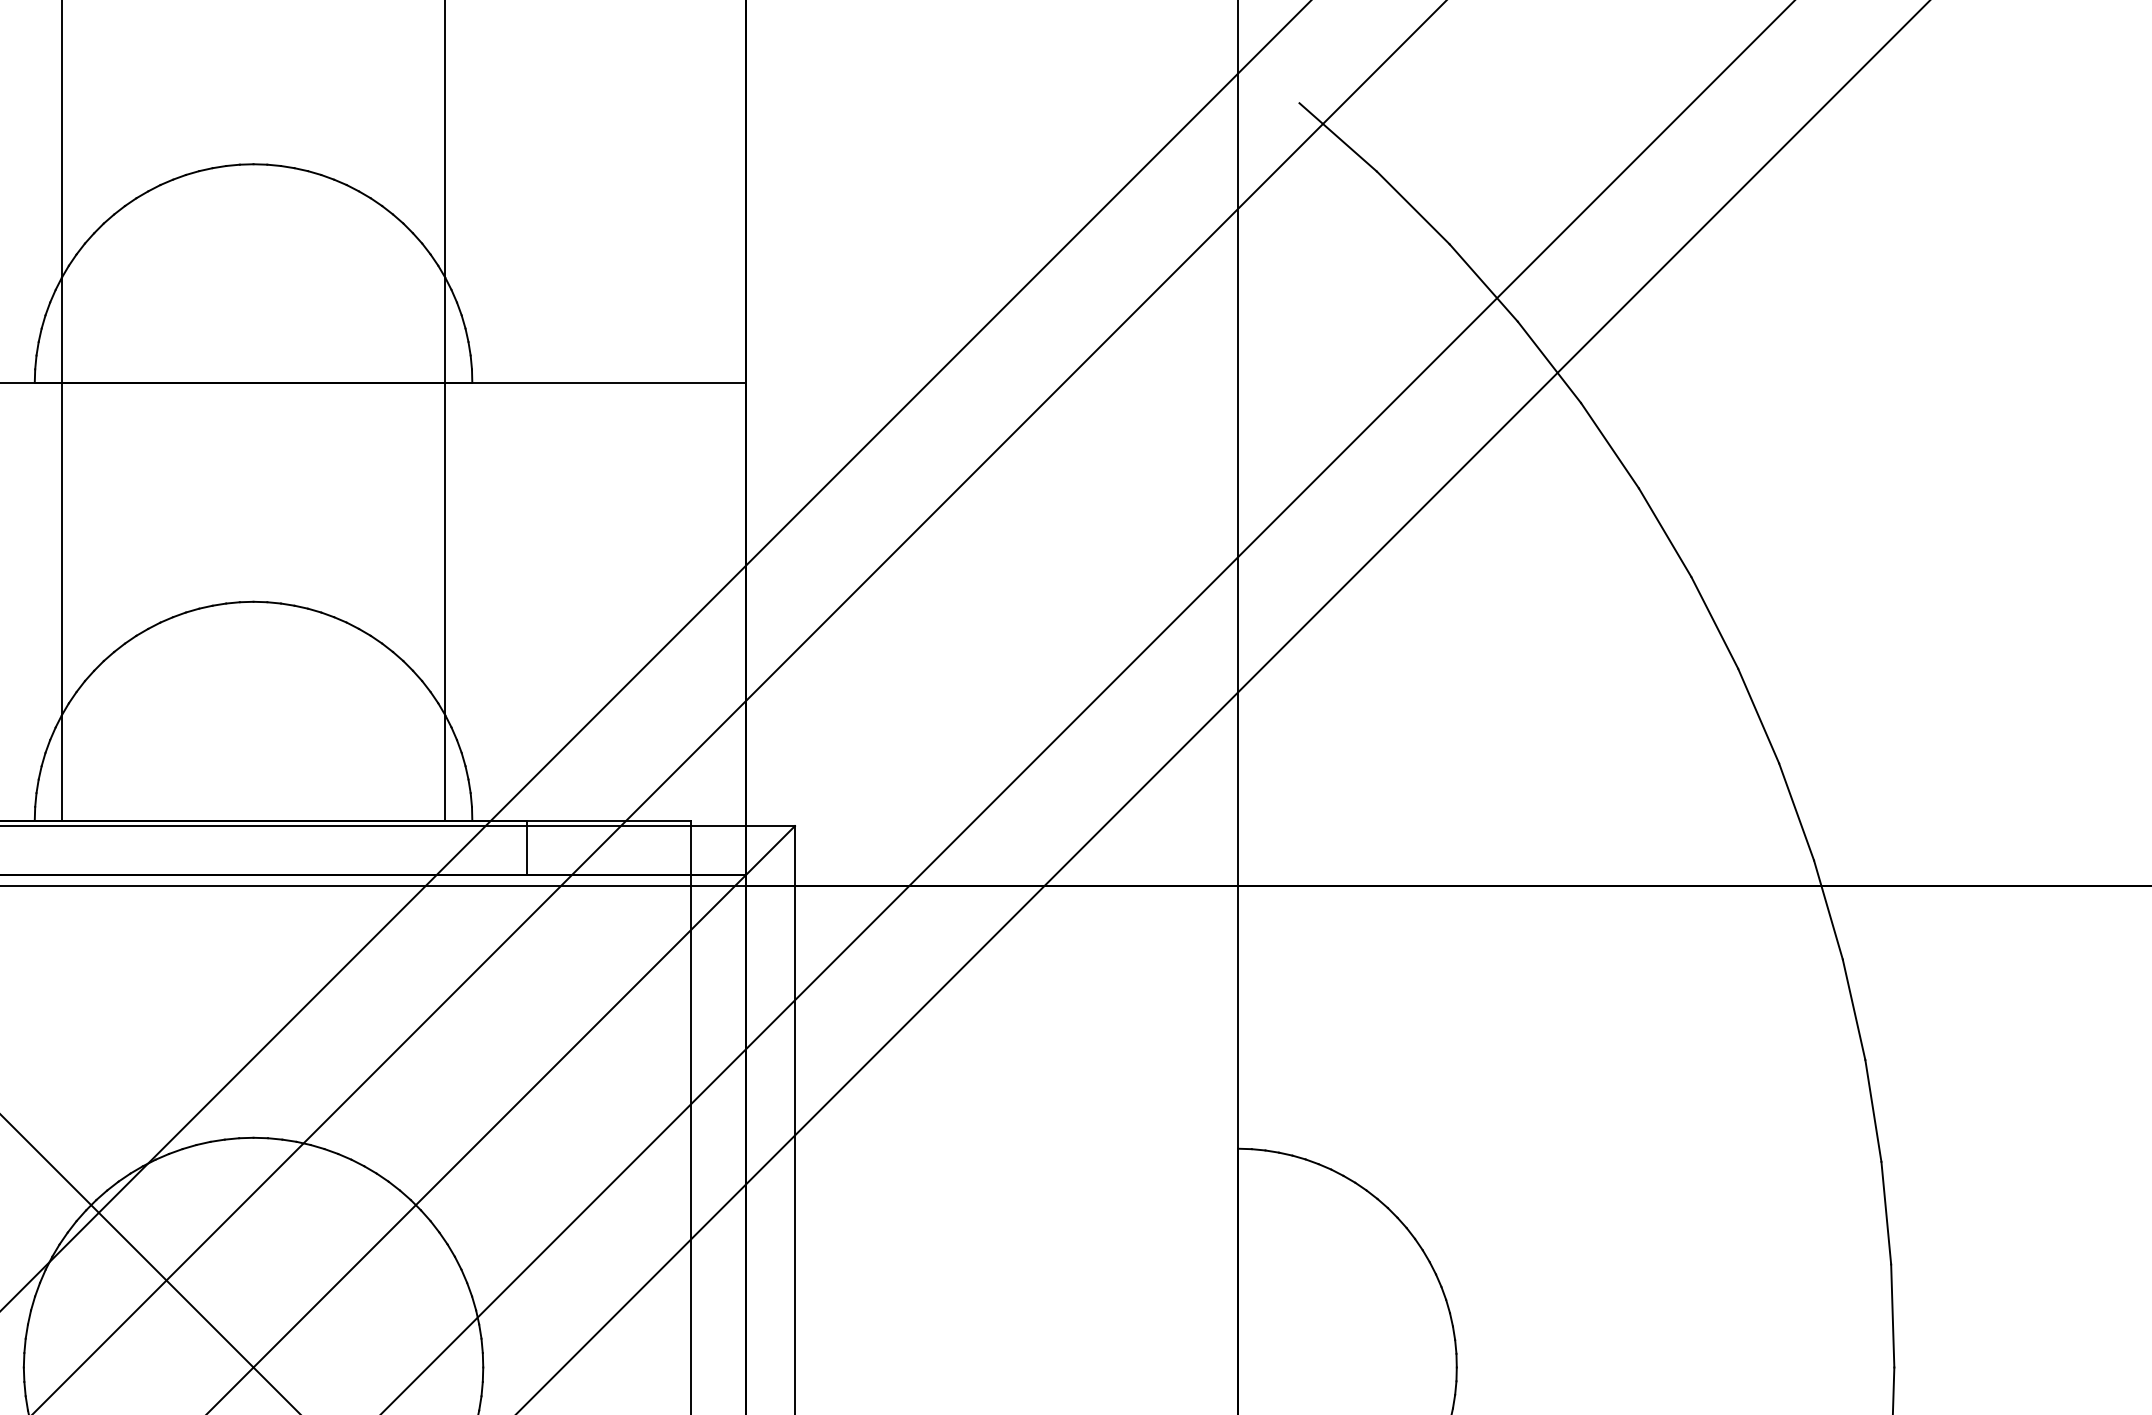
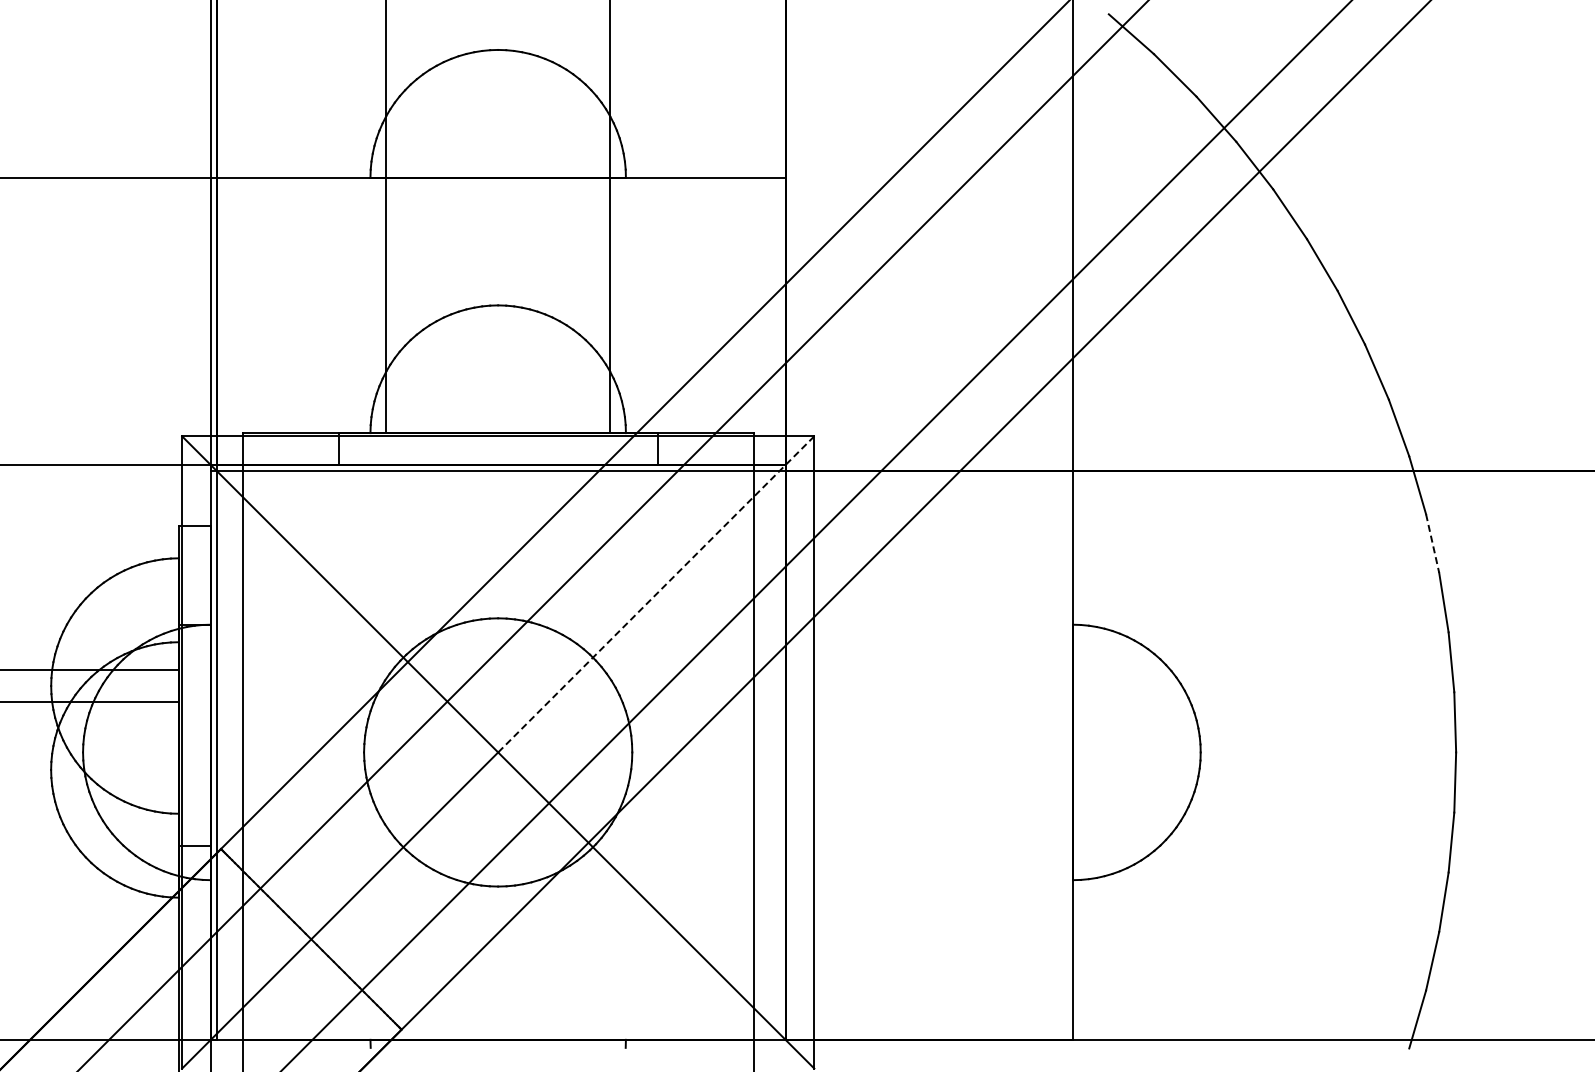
line: (1853, 1011) -> (1432, 544), solid -> dashed
line: (524, 1096) -> (656, 594), solid -> dashed

